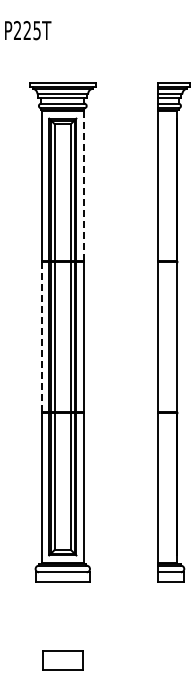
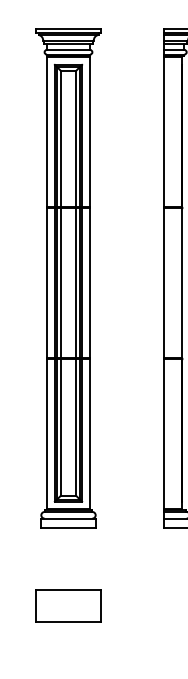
line: (83, 186) -> (89, 132), dashed -> solid
line: (41, 337) -> (47, 283), dashed -> solid
part: (62, 659) -> (68, 605), size x1.67

